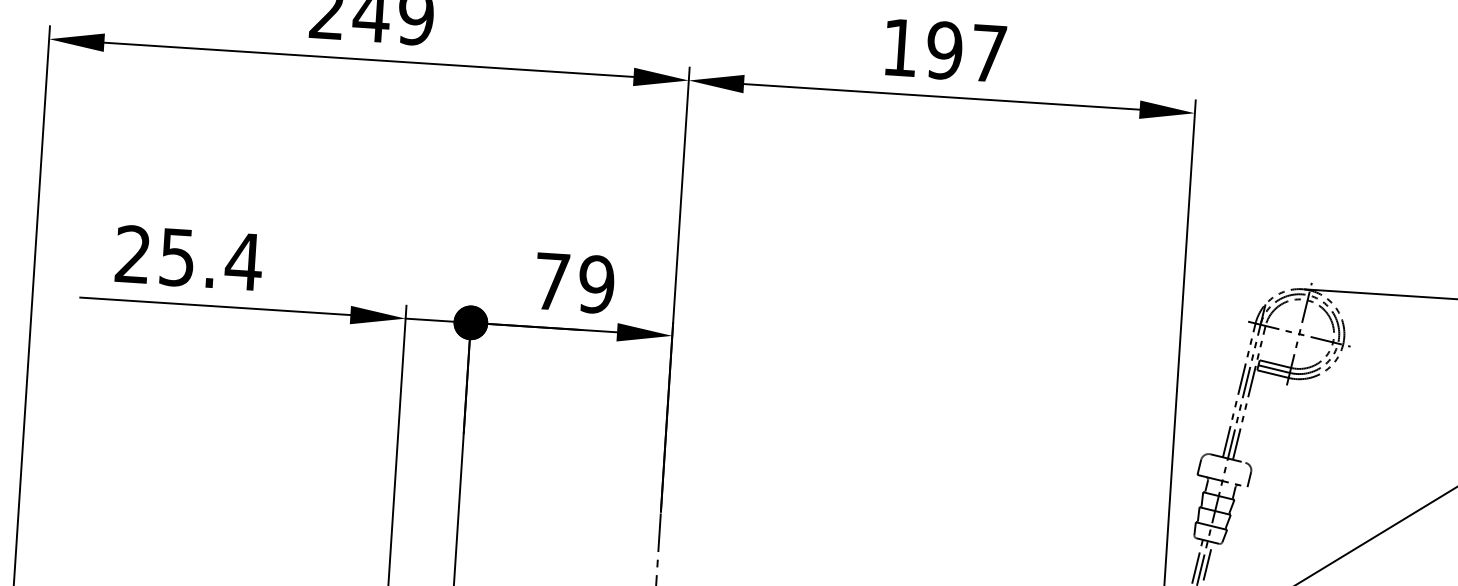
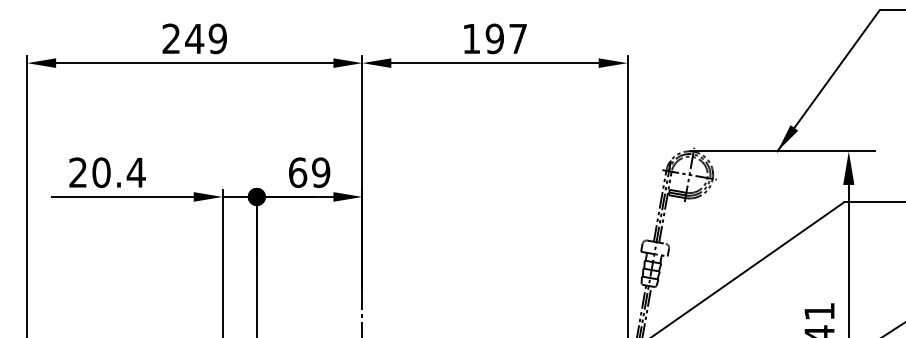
text: (177, 257) -> (101, 172), 25.4 -> 20.4
text: (553, 281) -> (298, 172), 79 -> 69

